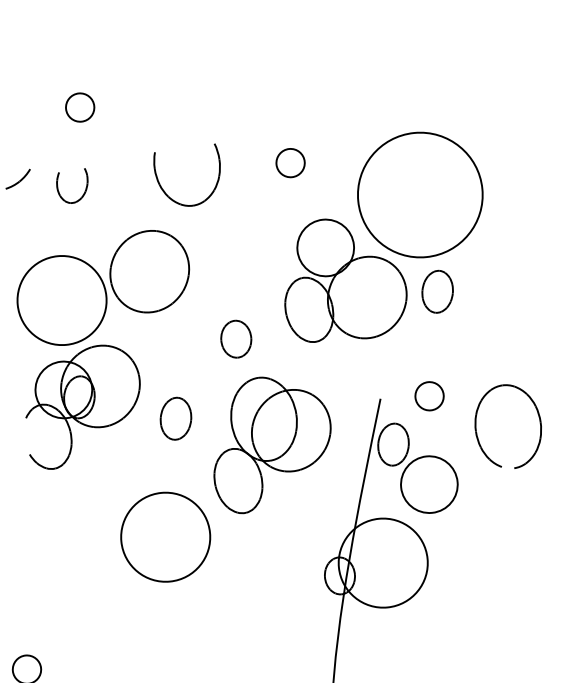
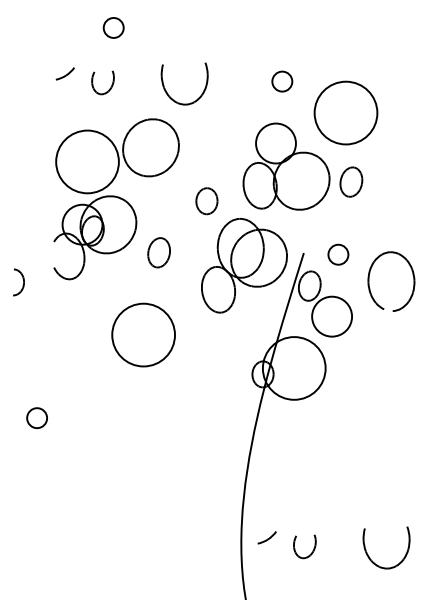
circle: (290, 162) -> (282, 81), moved
circle: (419, 194) -> (345, 112), size x0.71
part: (271, 443) -> (244, 265), moved

